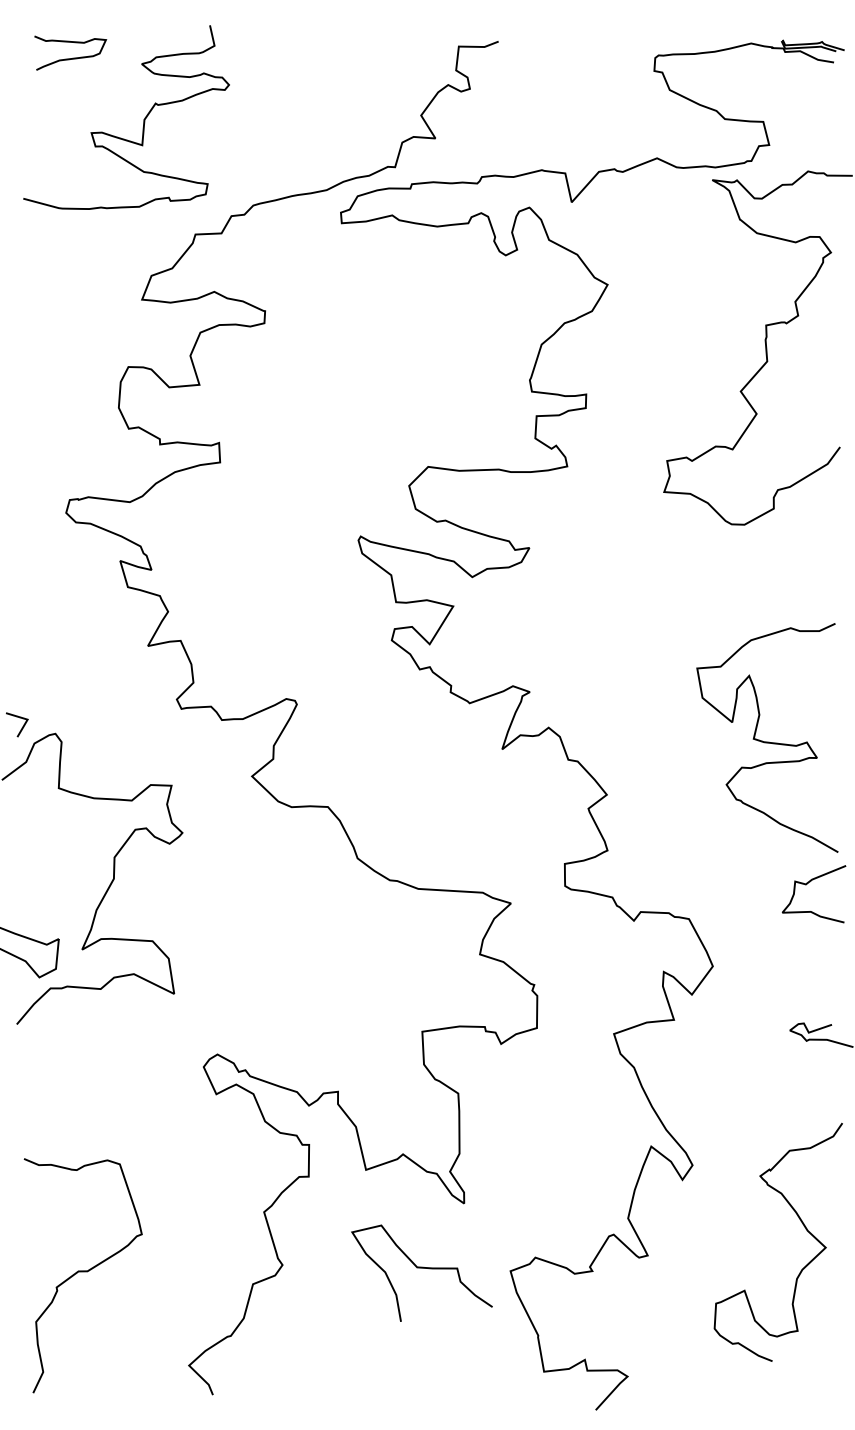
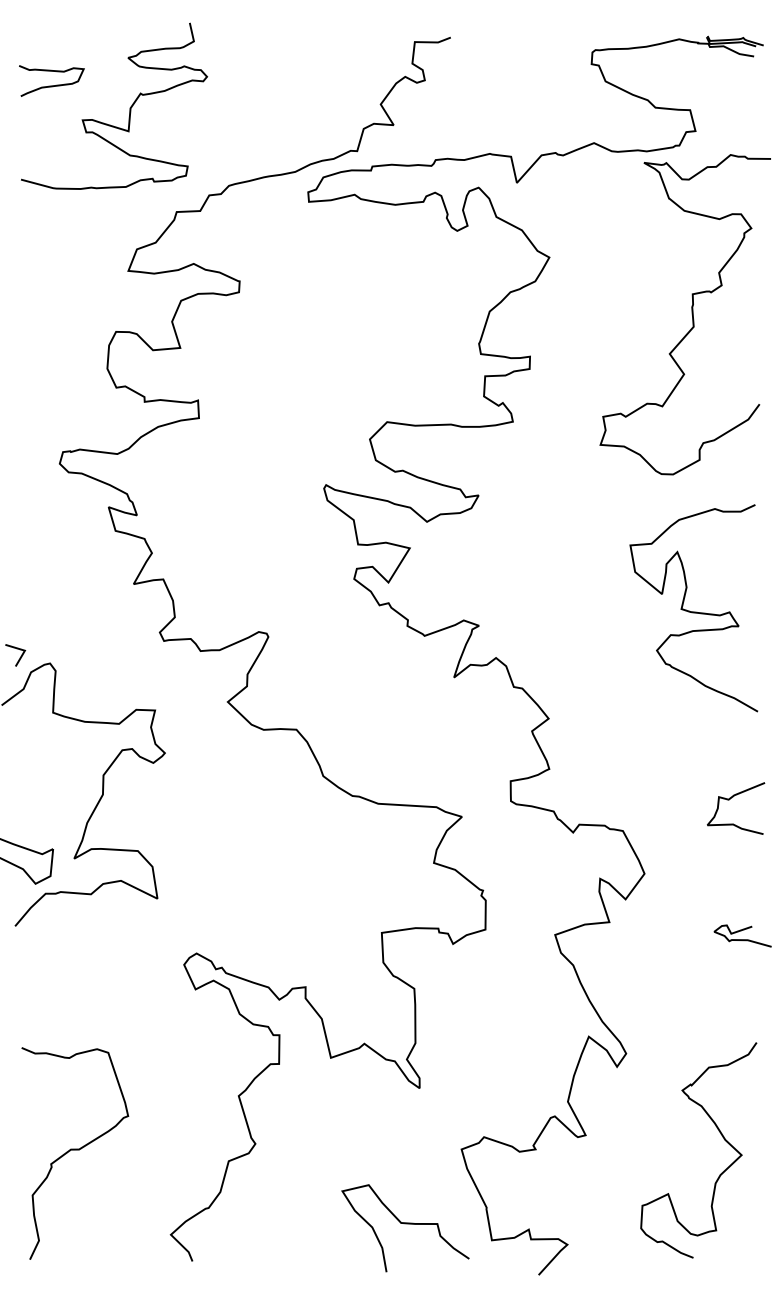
curve: (70, 58) -> (51, 85), moved
curve: (767, 741) -> (693, 611), moved
curve: (802, 1224) -> (720, 1134), moved
curve: (421, 1269) -> (405, 1224), moved

